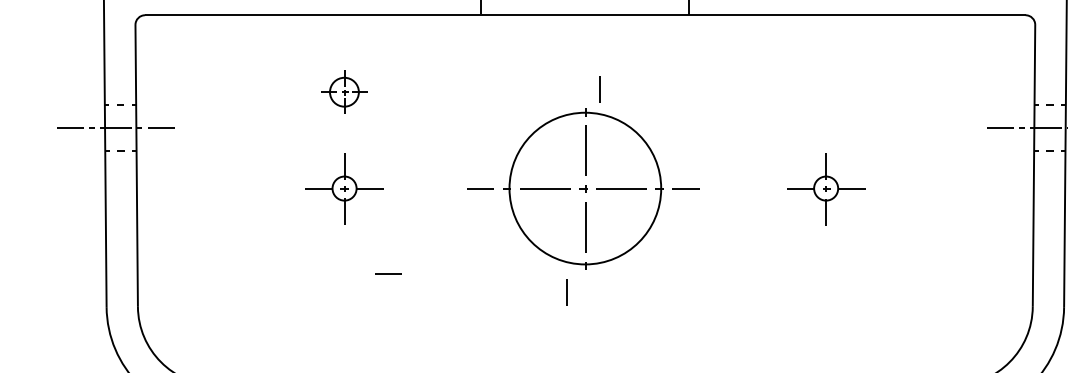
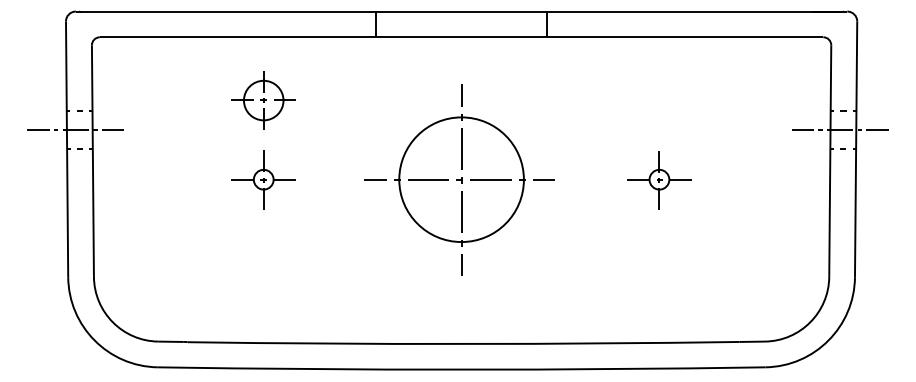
line: (599, 89) -> (461, 95), moved
part: (344, 92) -> (263, 100), size x1.67
line: (388, 273) -> (299, 249), removed
line: (566, 291) -> (461, 264), moved

